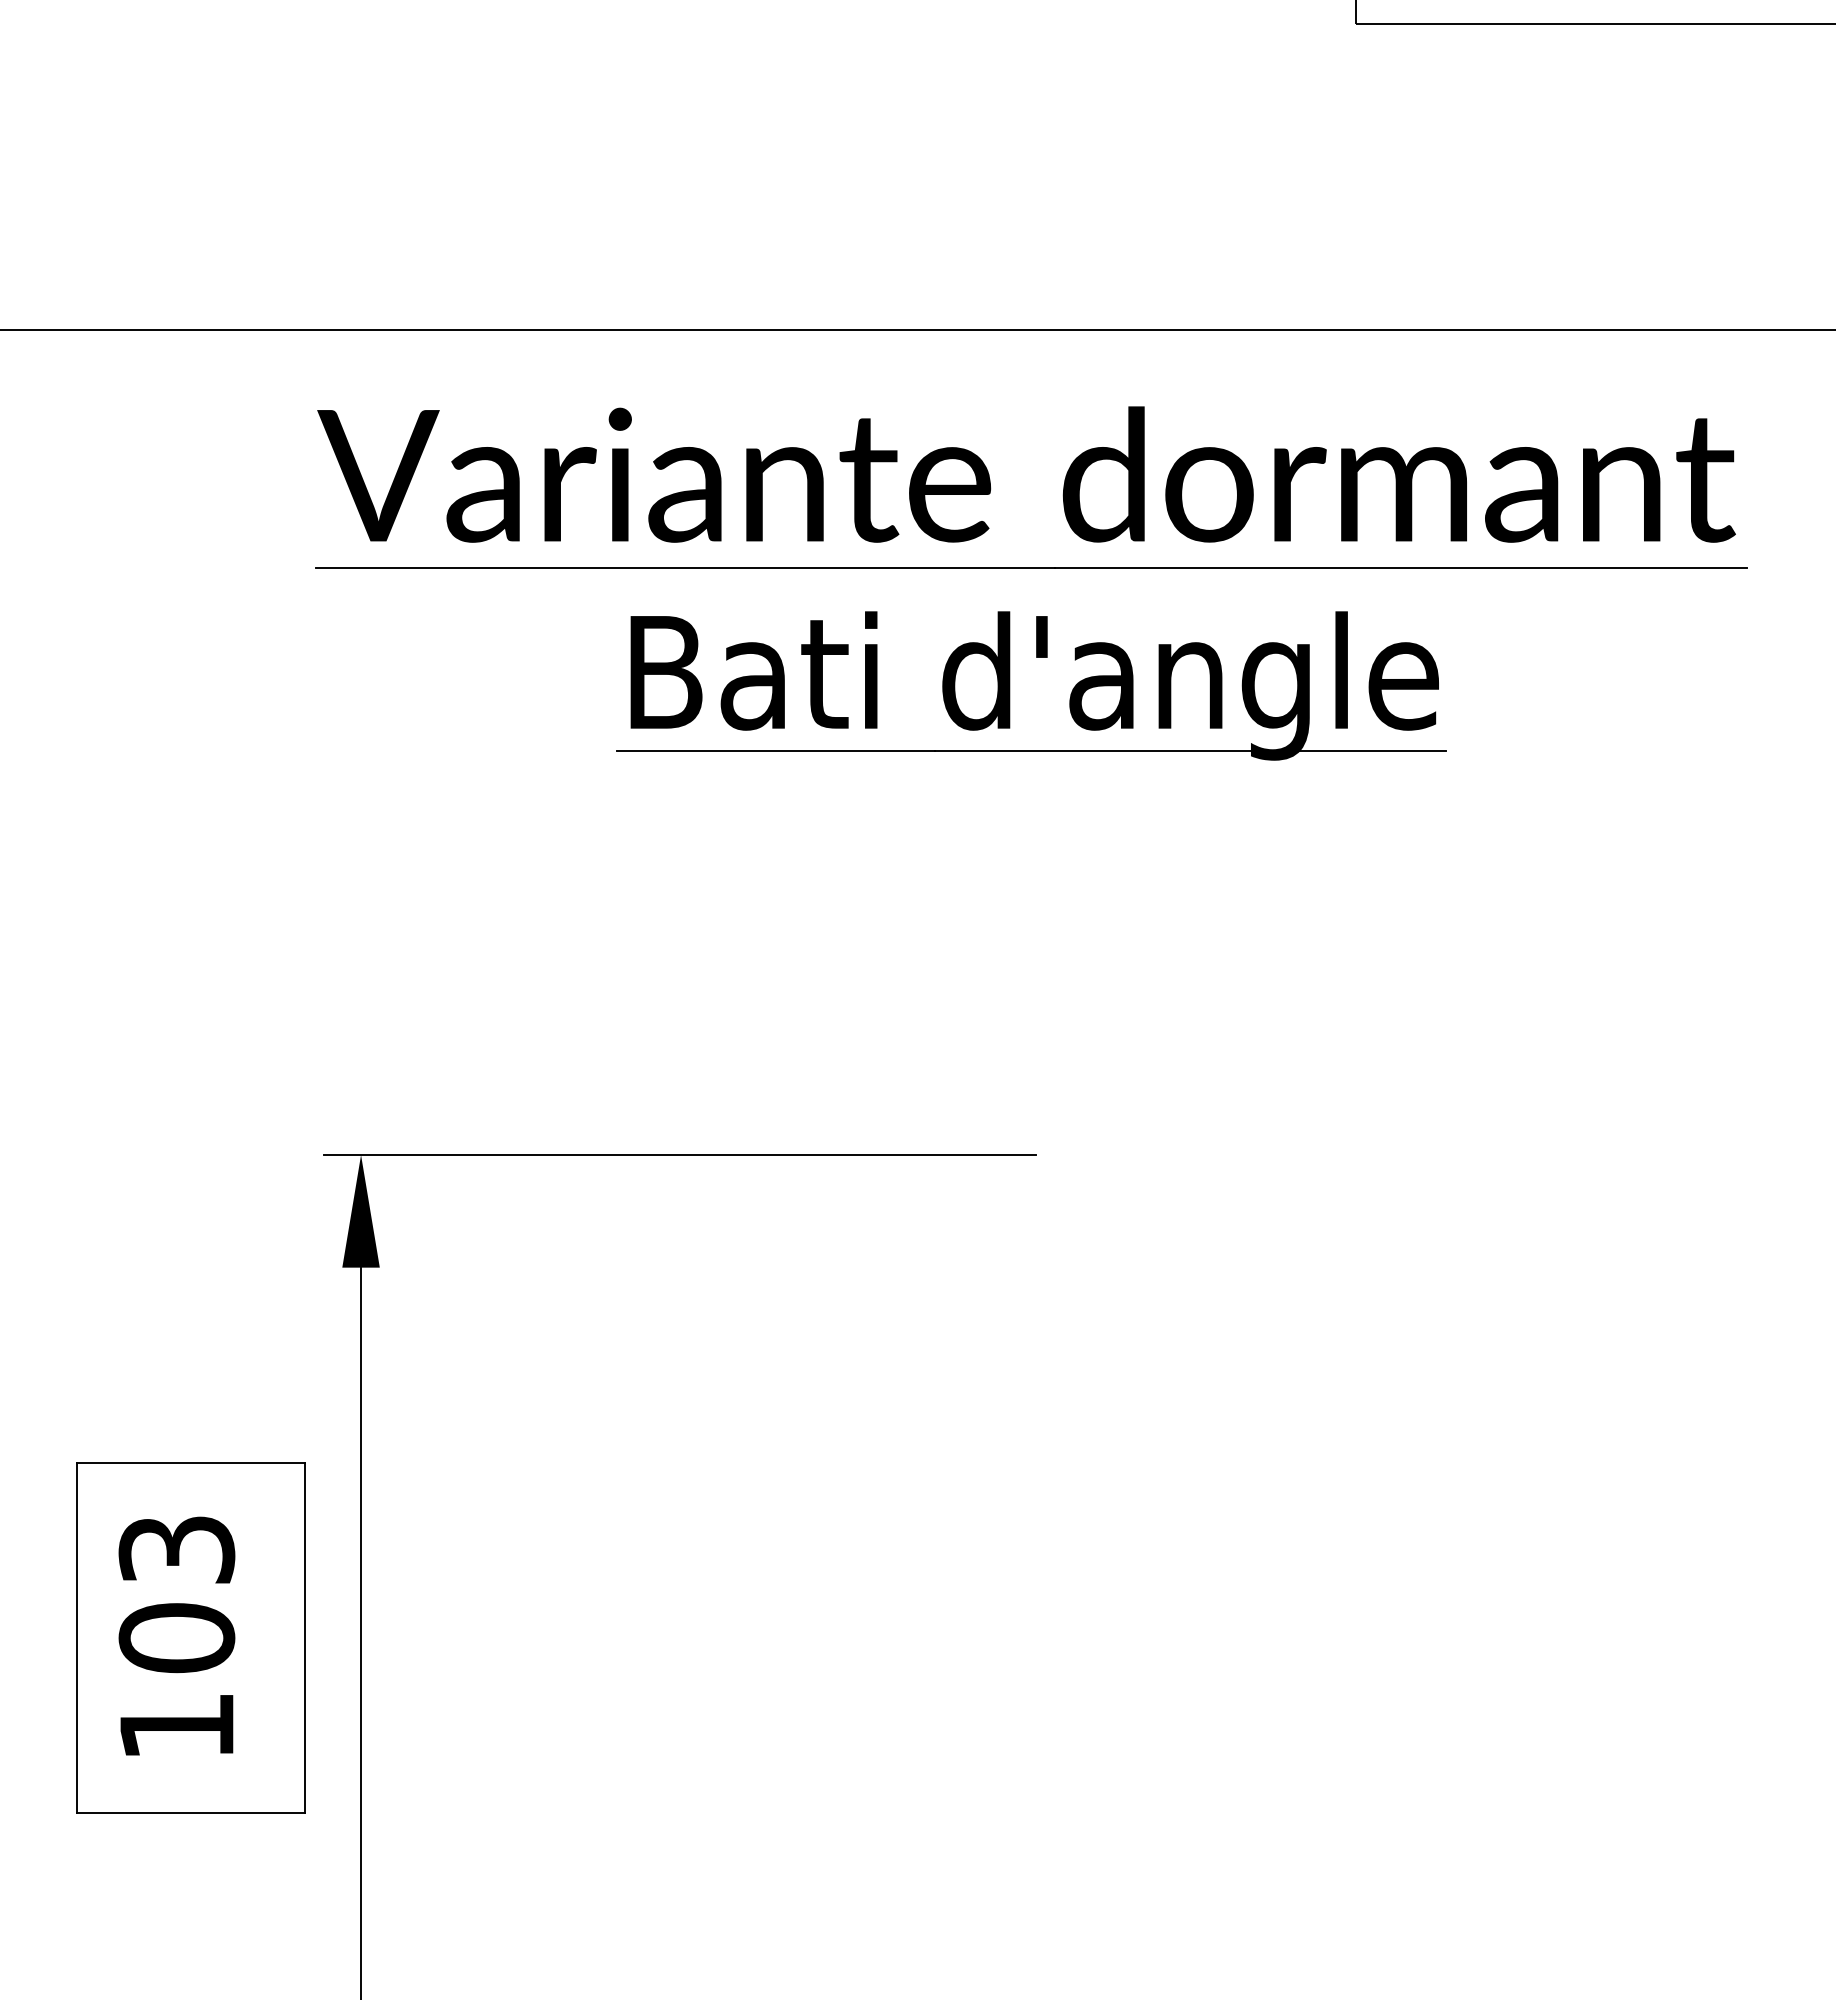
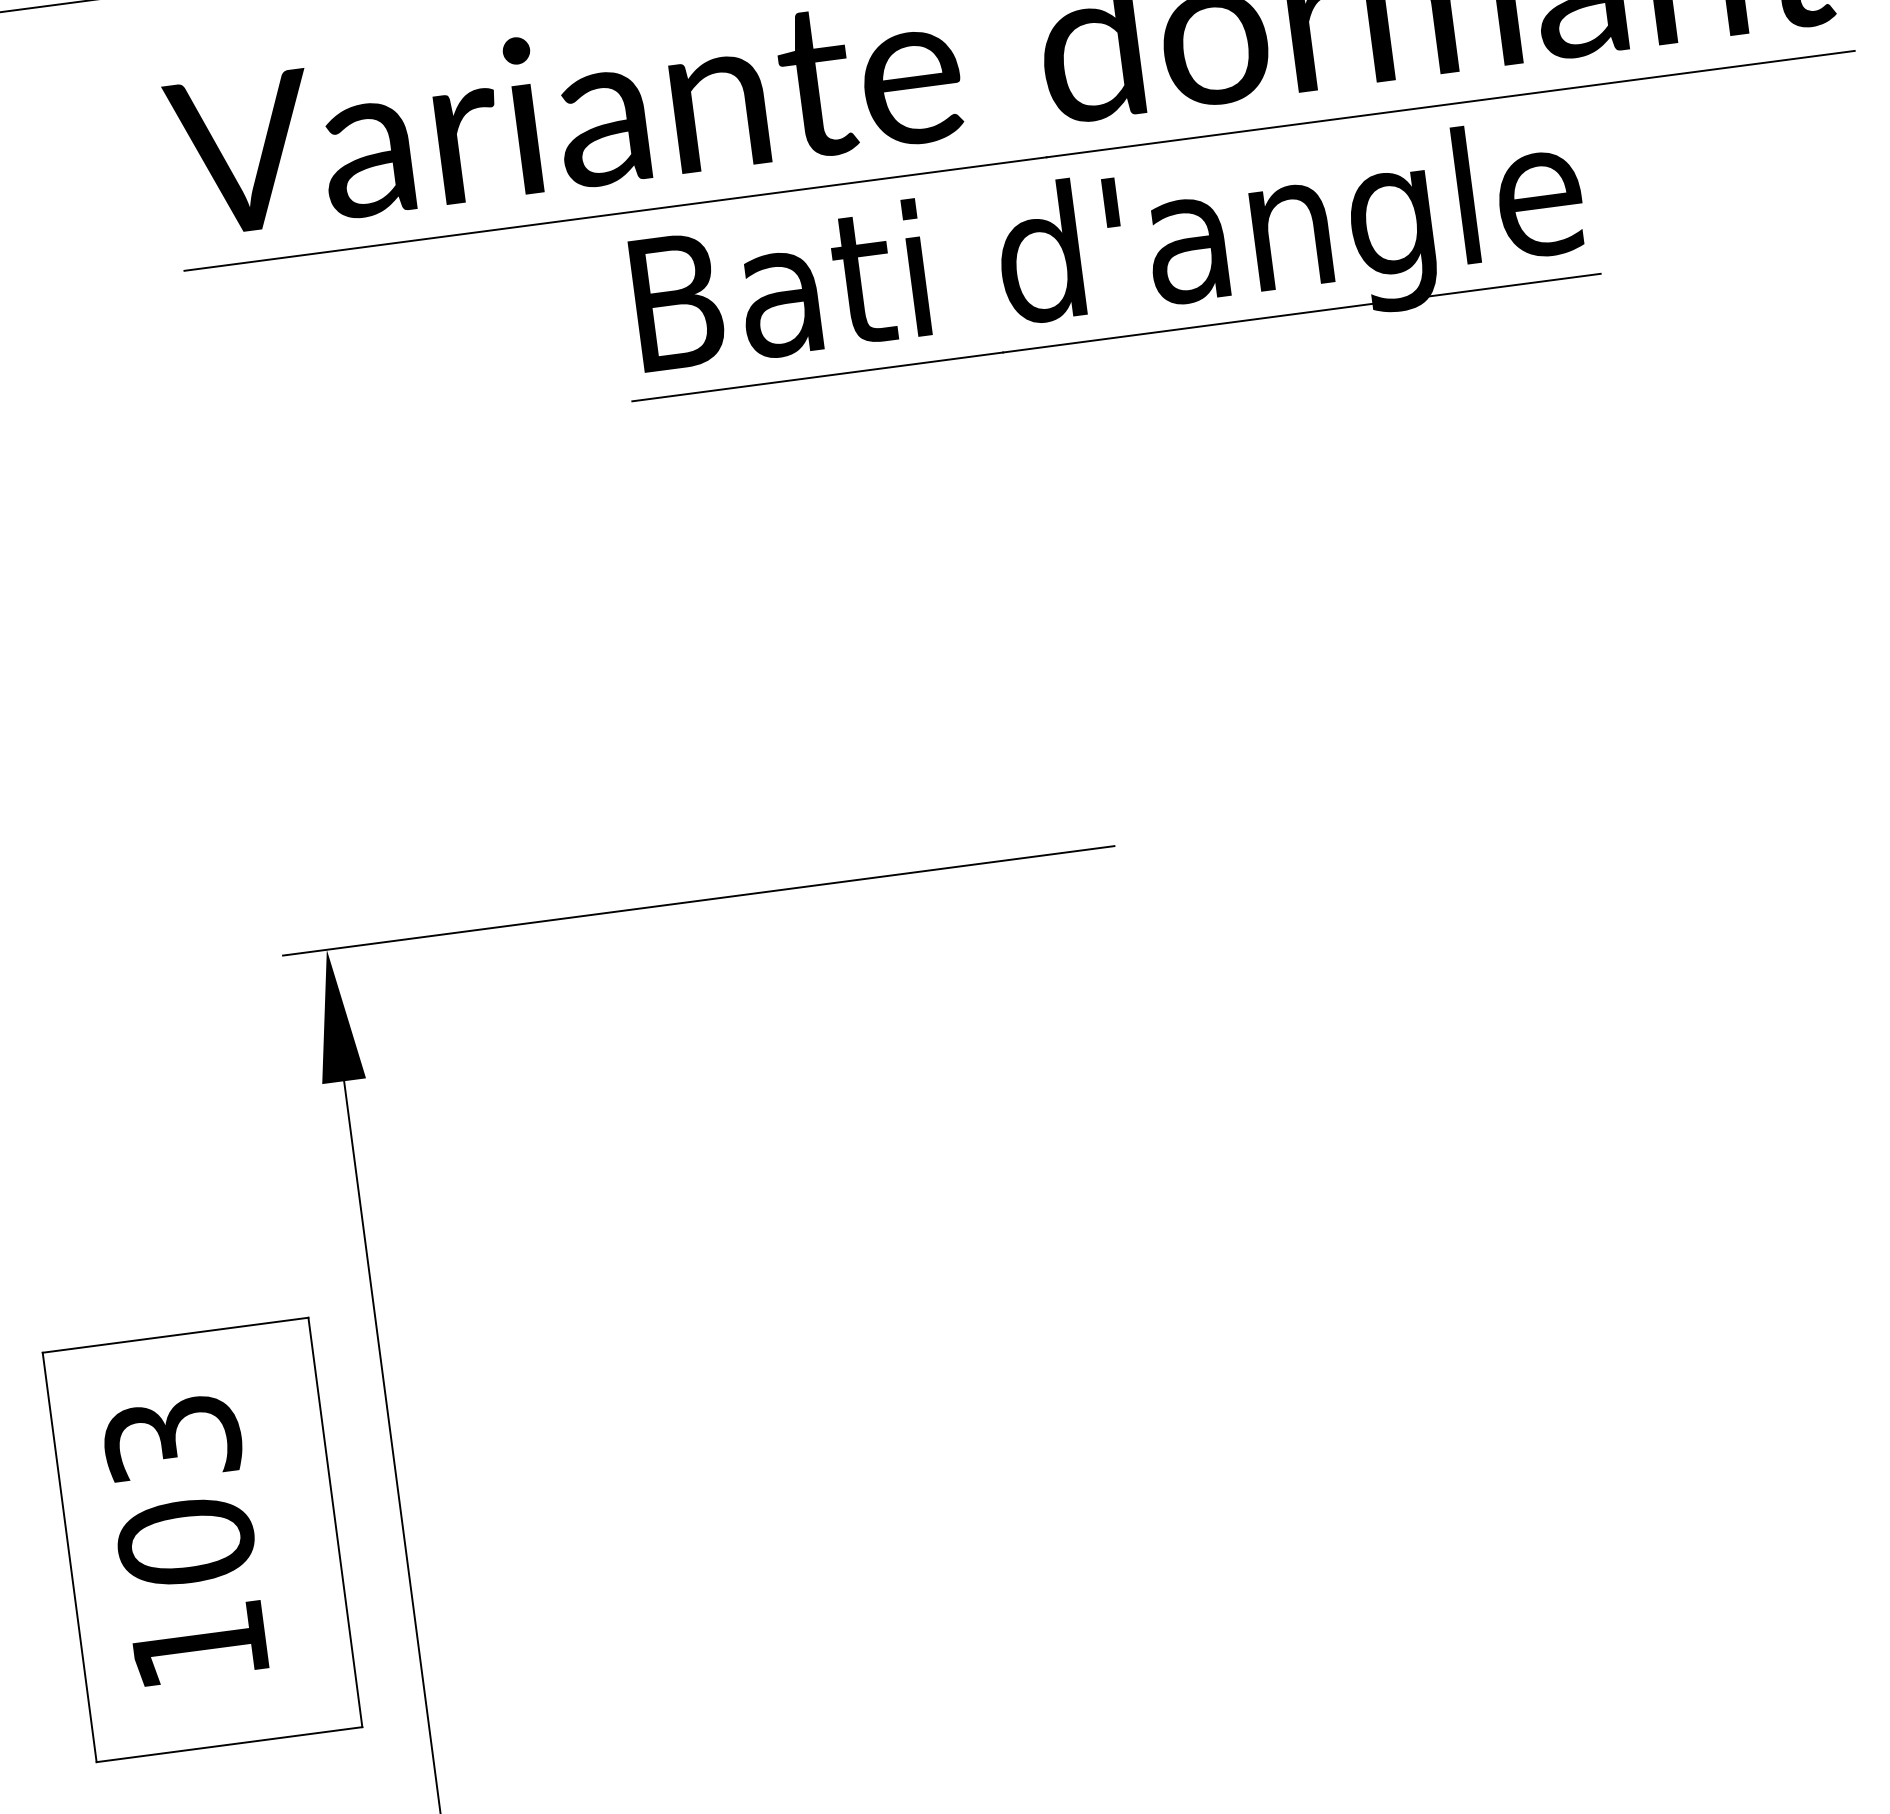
part: (1010, 685) -> (1081, 264), moved

